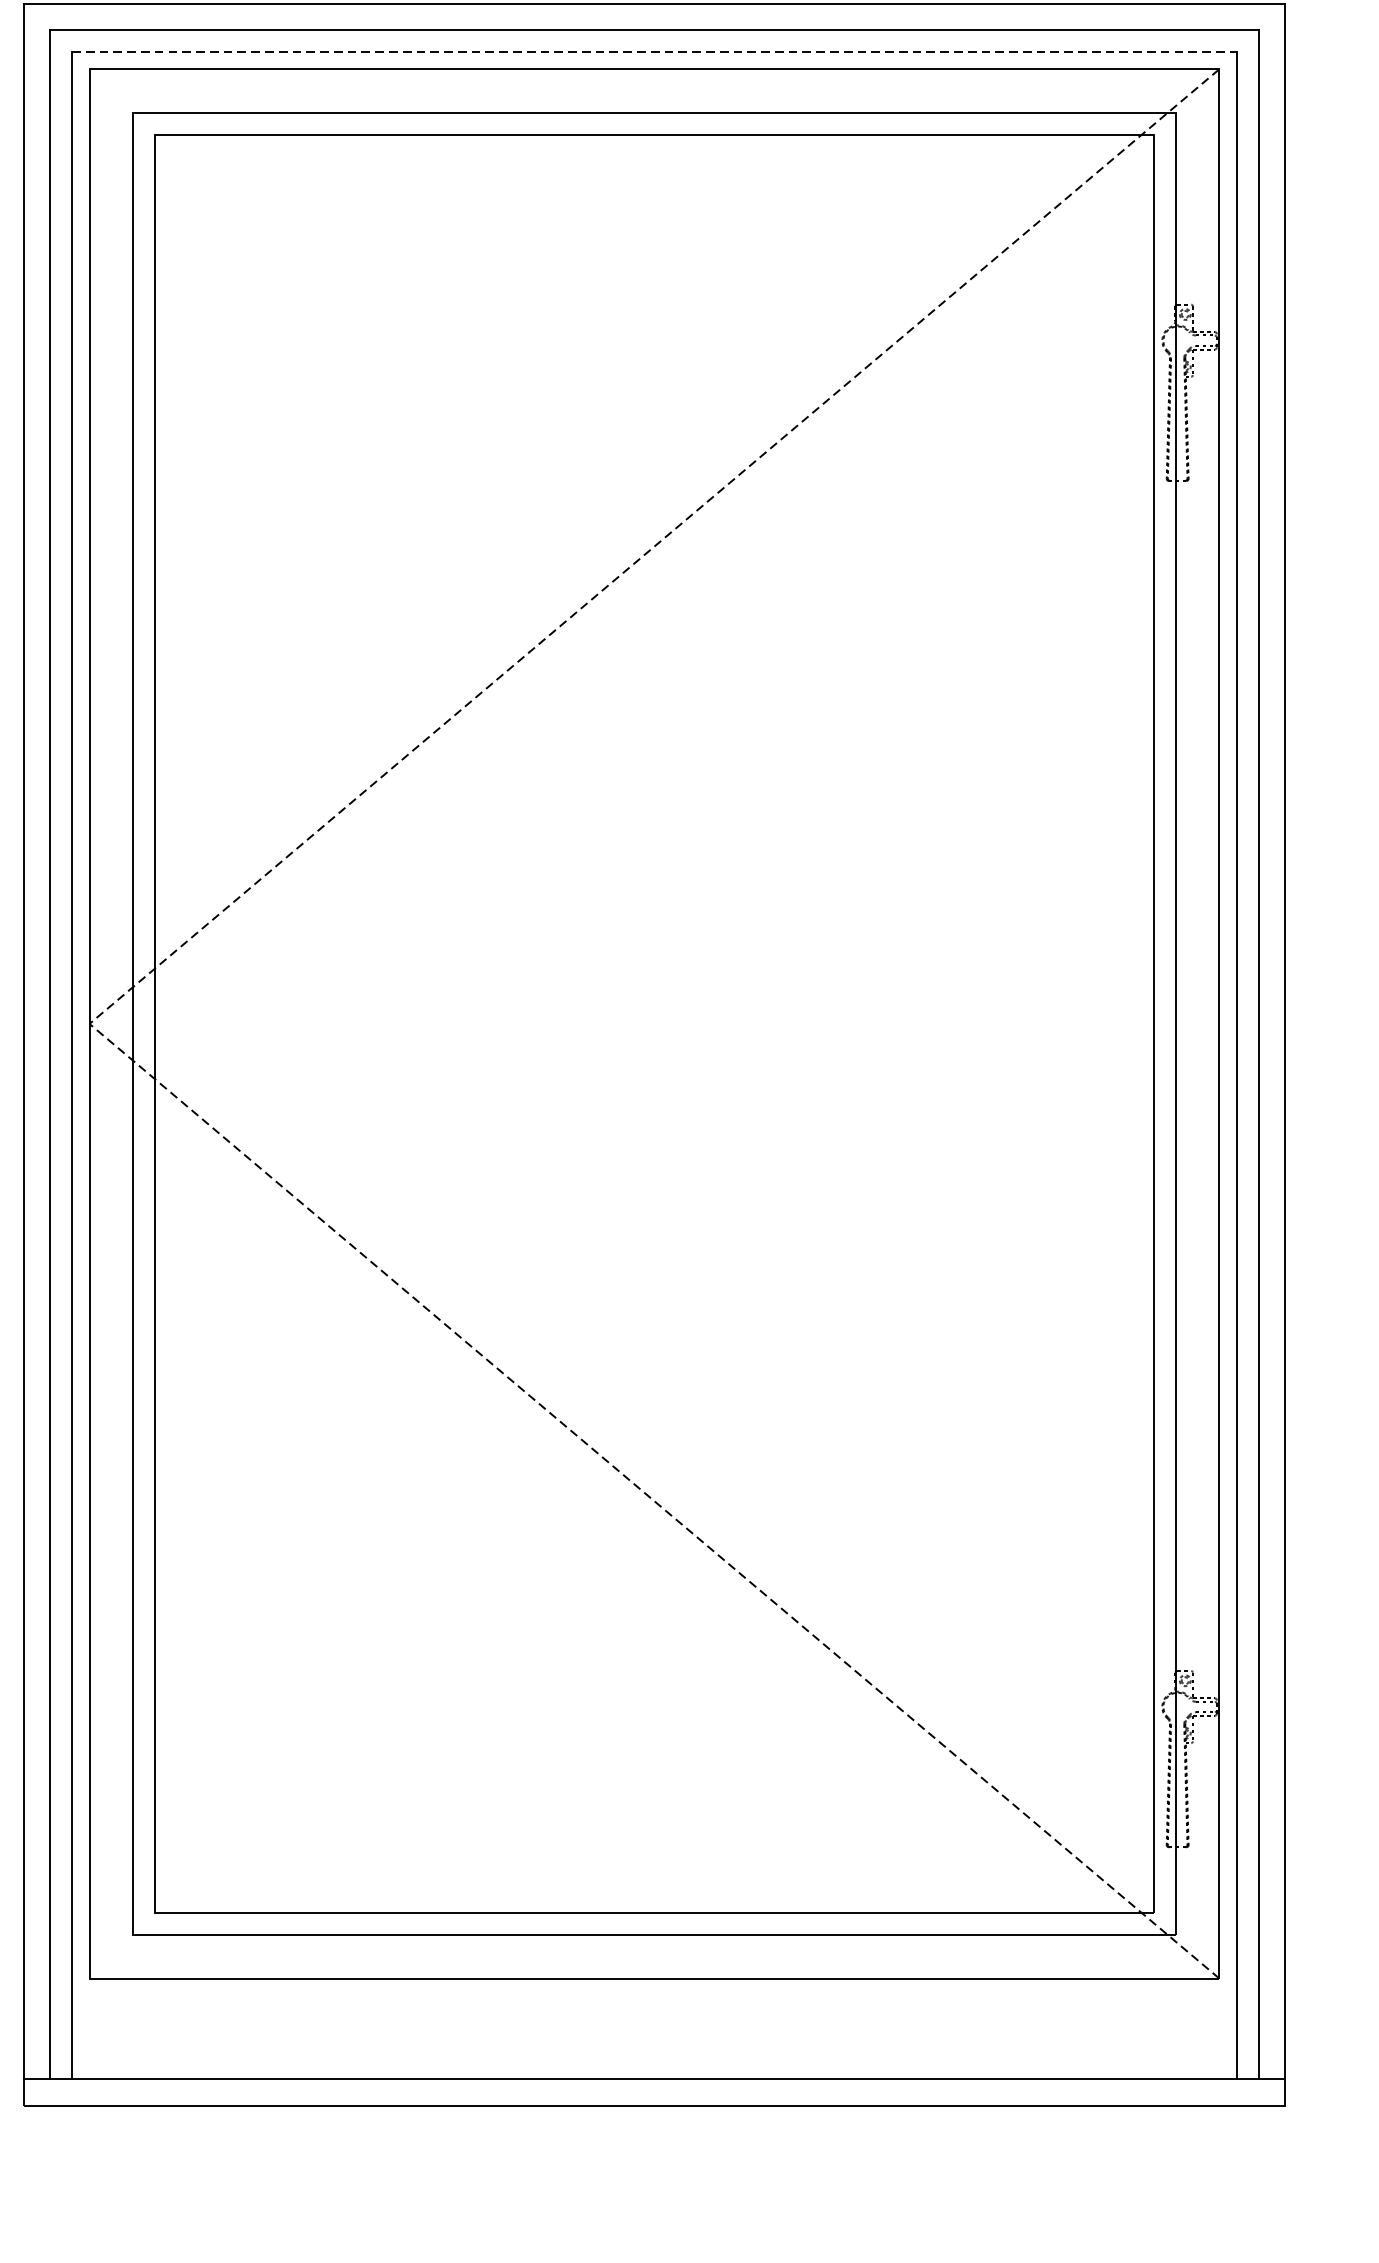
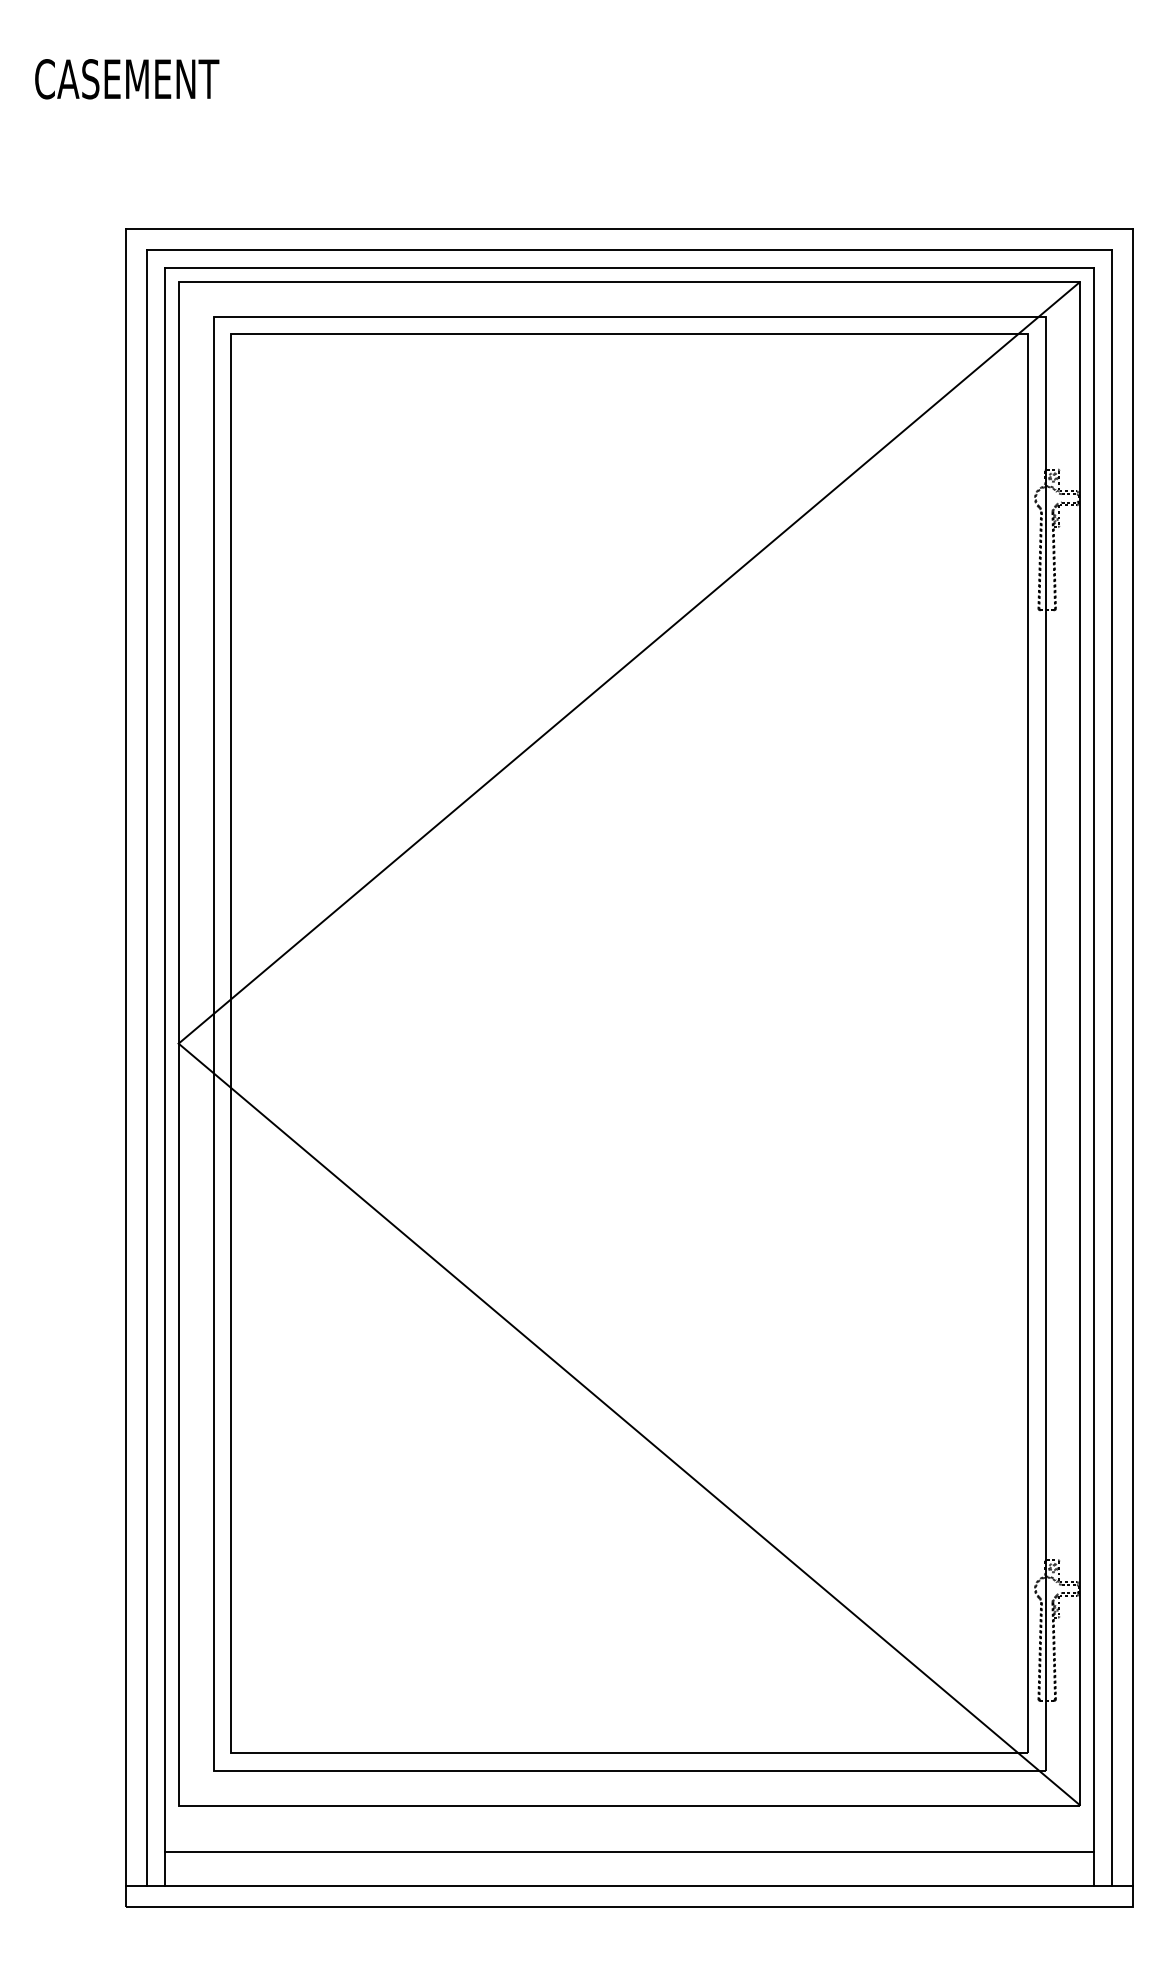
line: (654, 51) -> (629, 267), dashed -> solid
line: (89, 1023) -> (178, 1043), dashed -> solid
line: (654, 2035) -> (629, 1851), added

